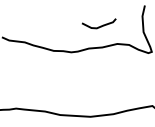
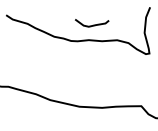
curve: (101, 25) -> (93, 24), moved

